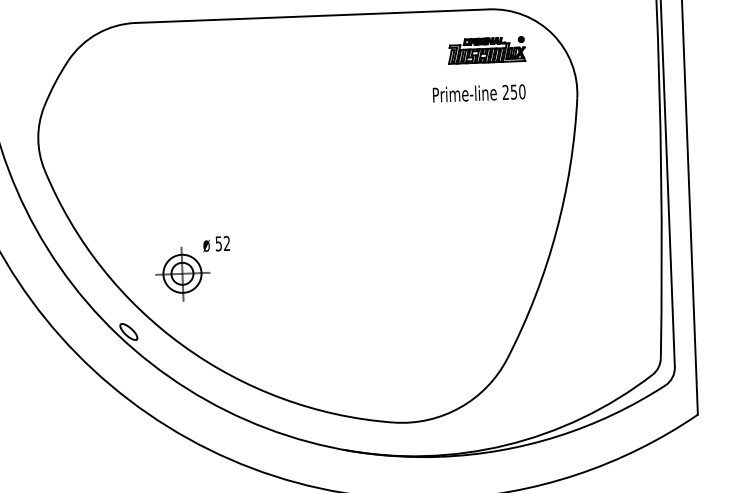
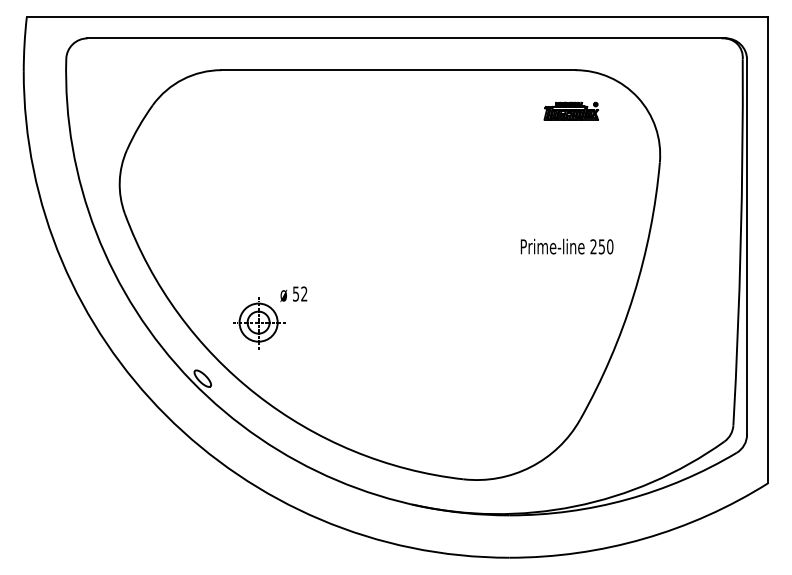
part: (487, 50) -> (571, 111), size x0.7
text: (478, 93) -> (566, 246), moved

